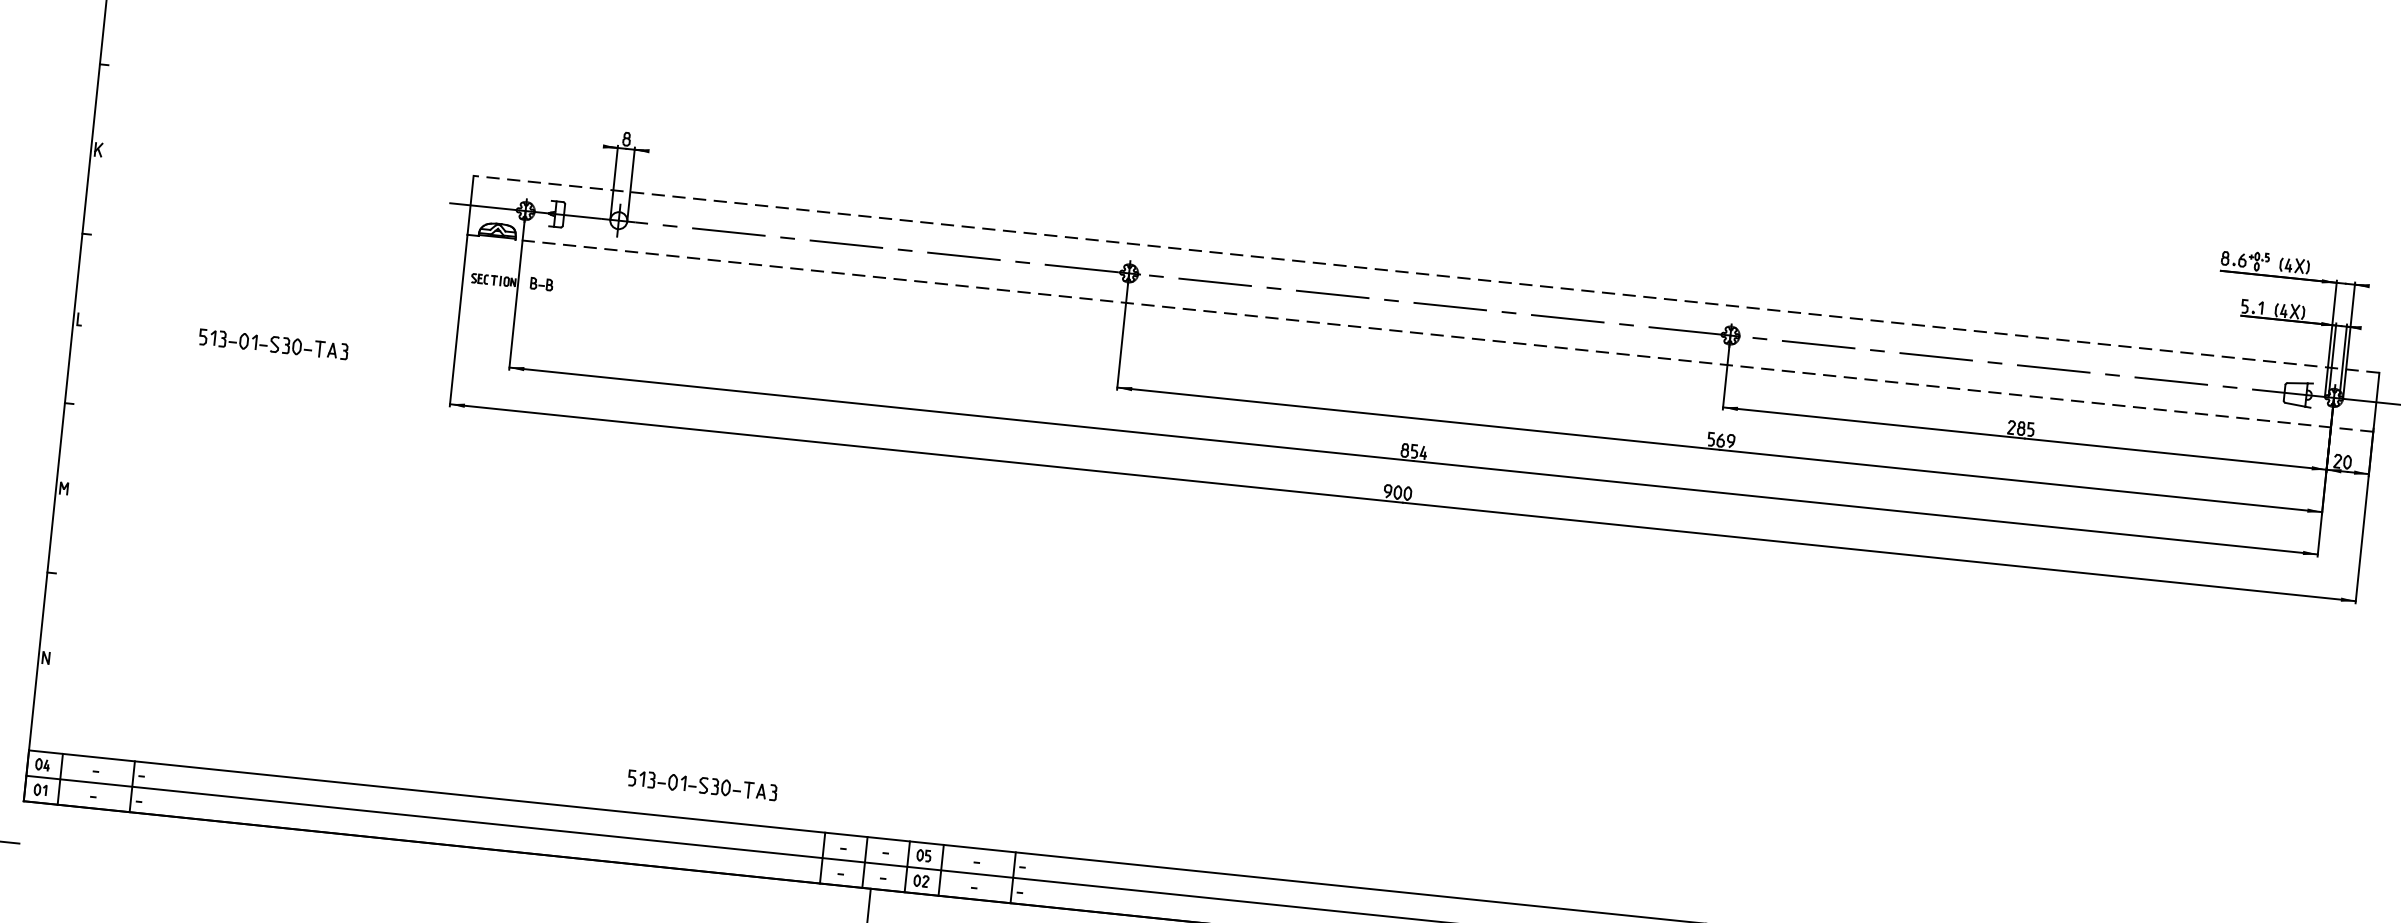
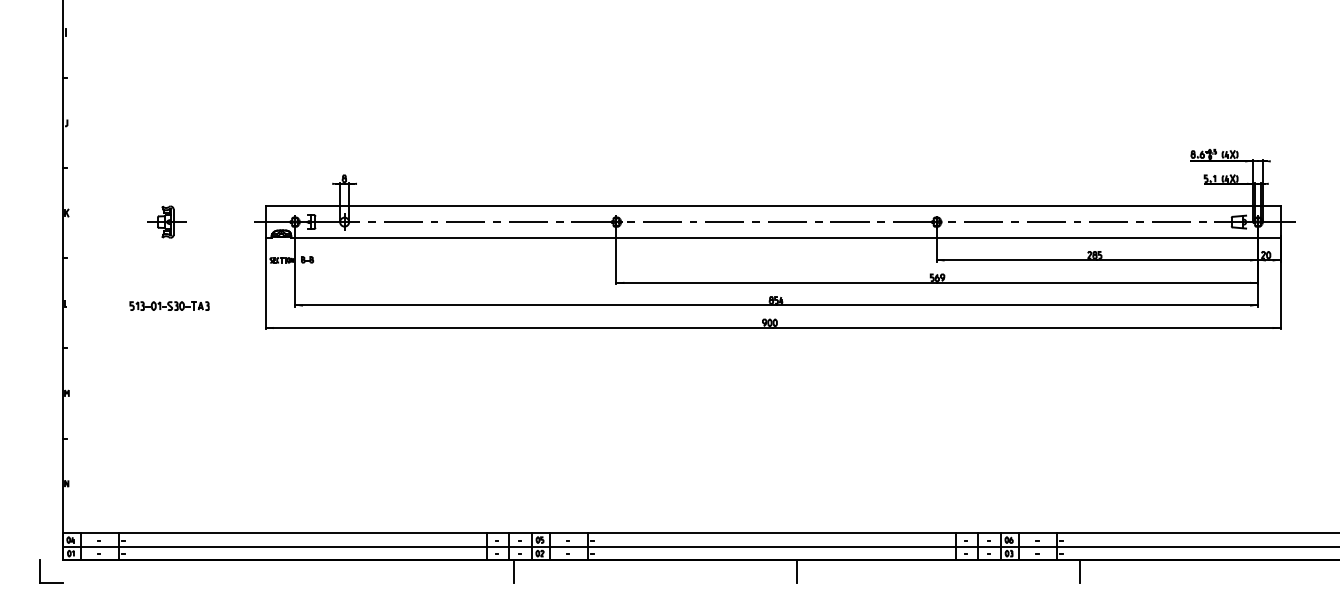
part: (284, 184) -> (166, 221), added
line: (1425, 274) -> (772, 206), dashed -> solid
line: (1443, 335) -> (785, 237), dashed -> solid
part: (702, 784) -> (419, 514), removed

